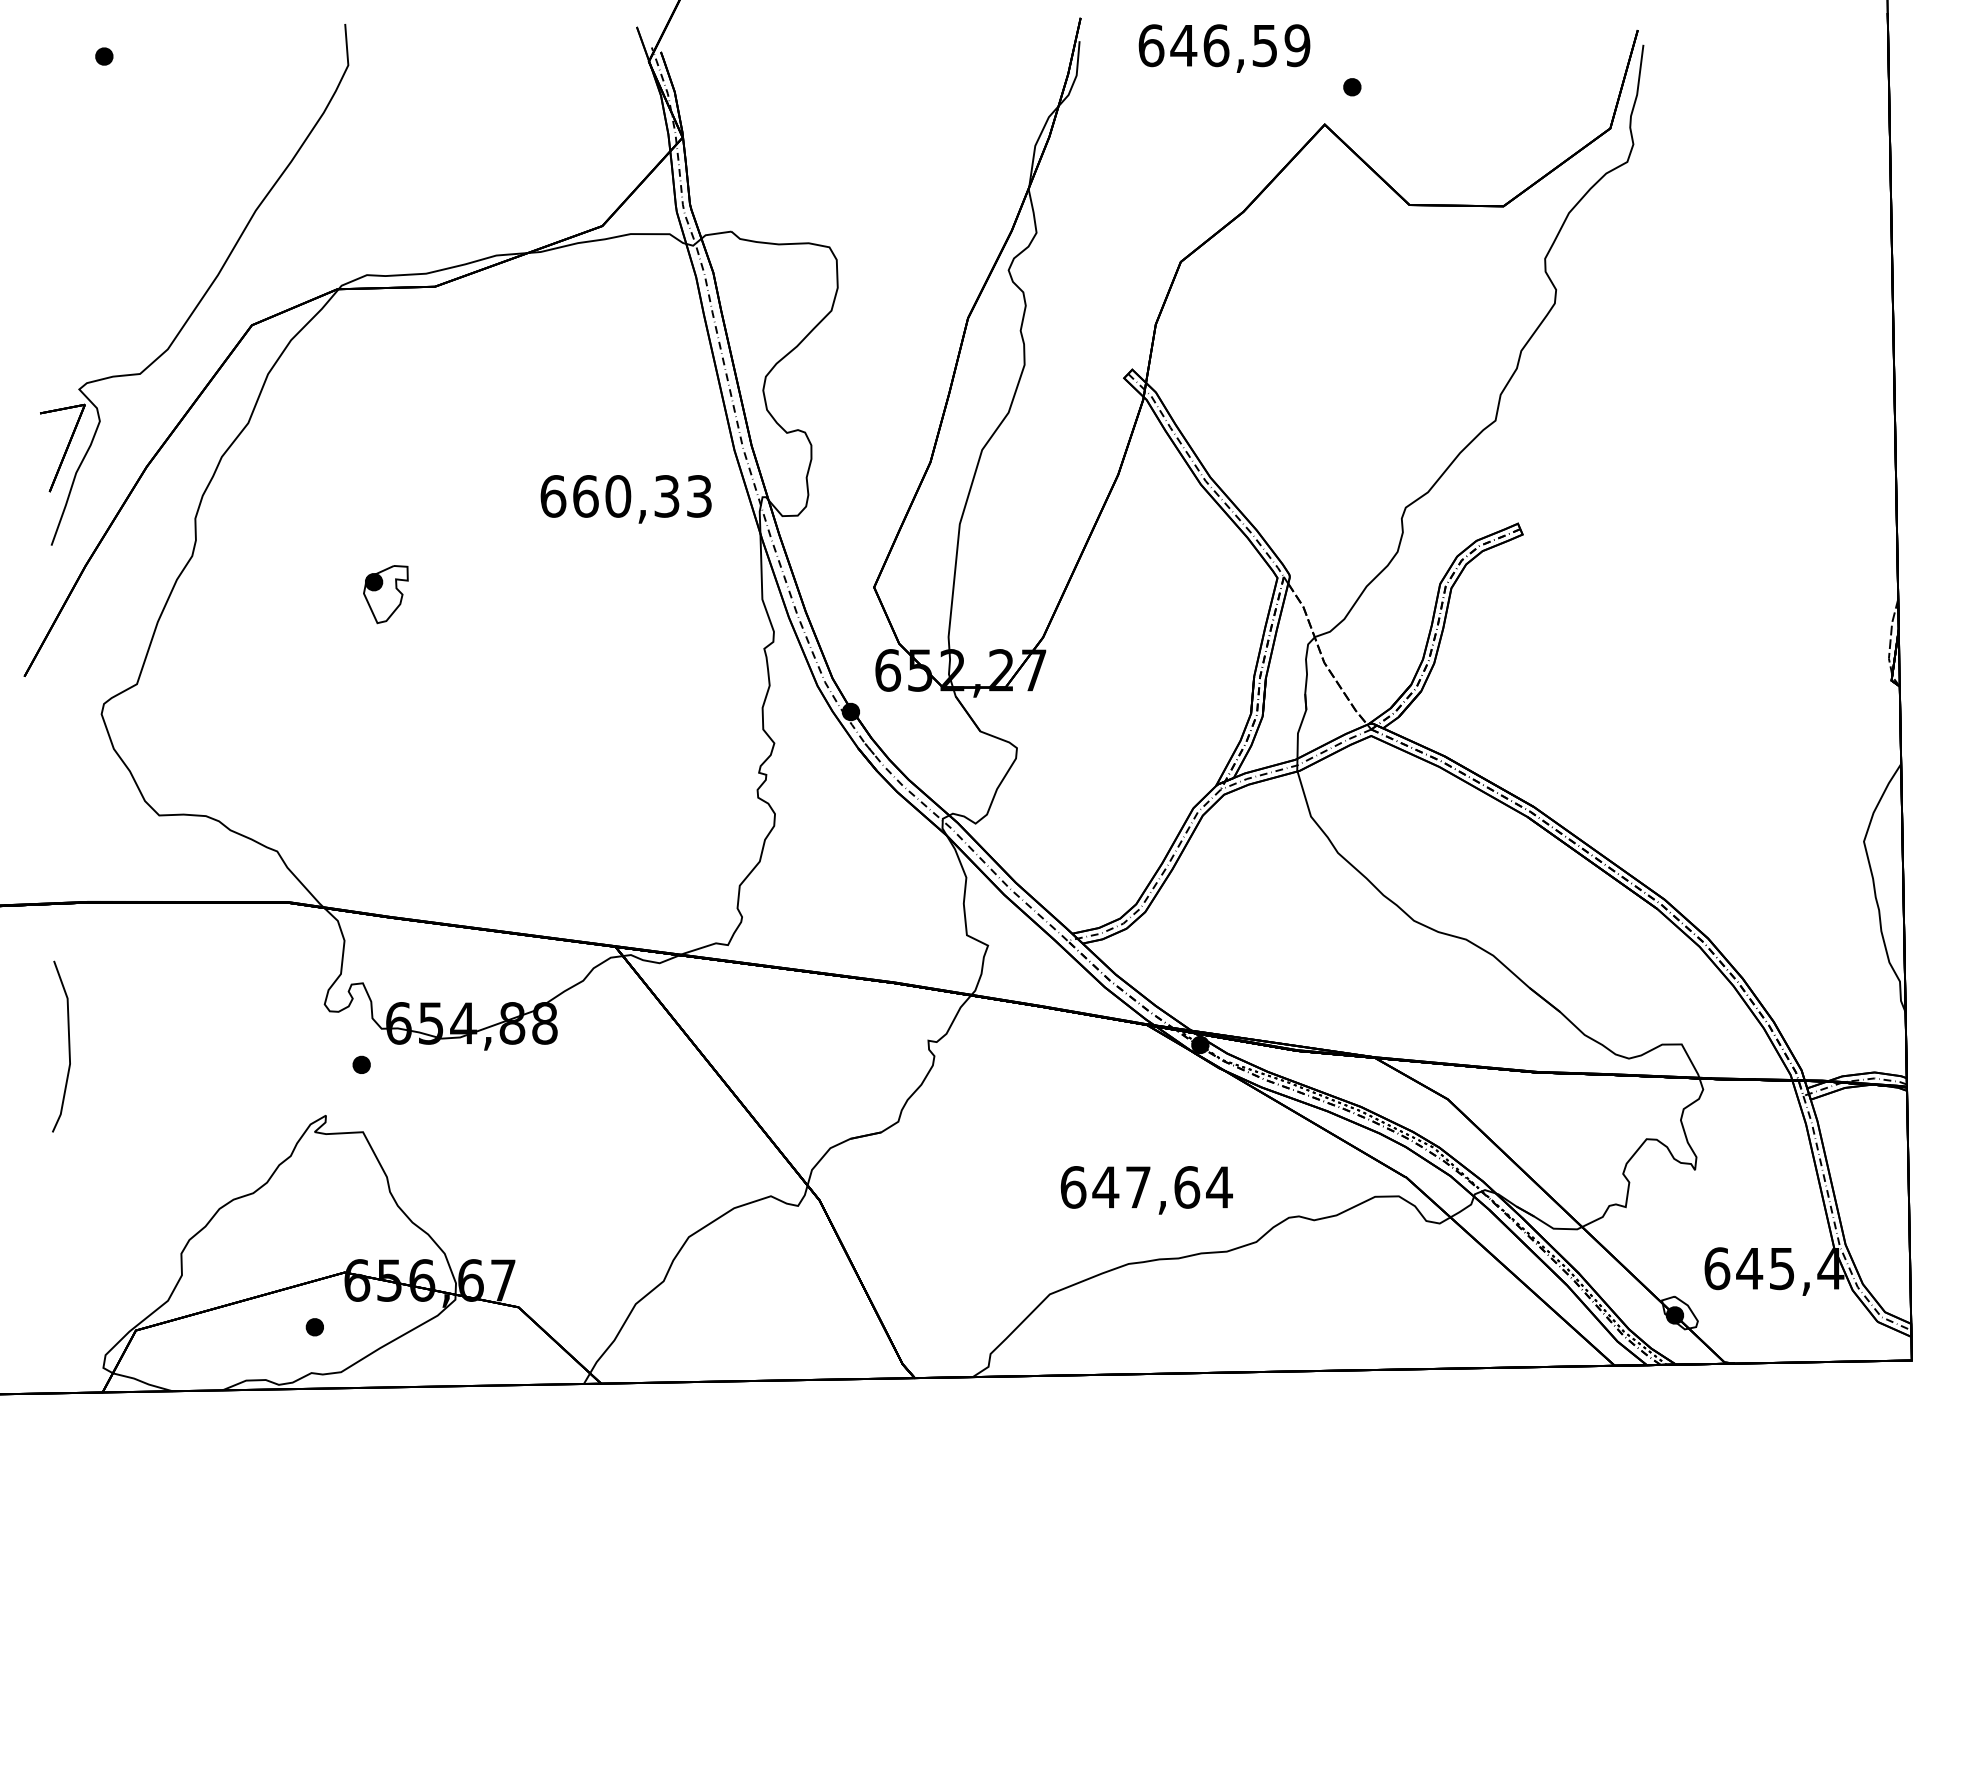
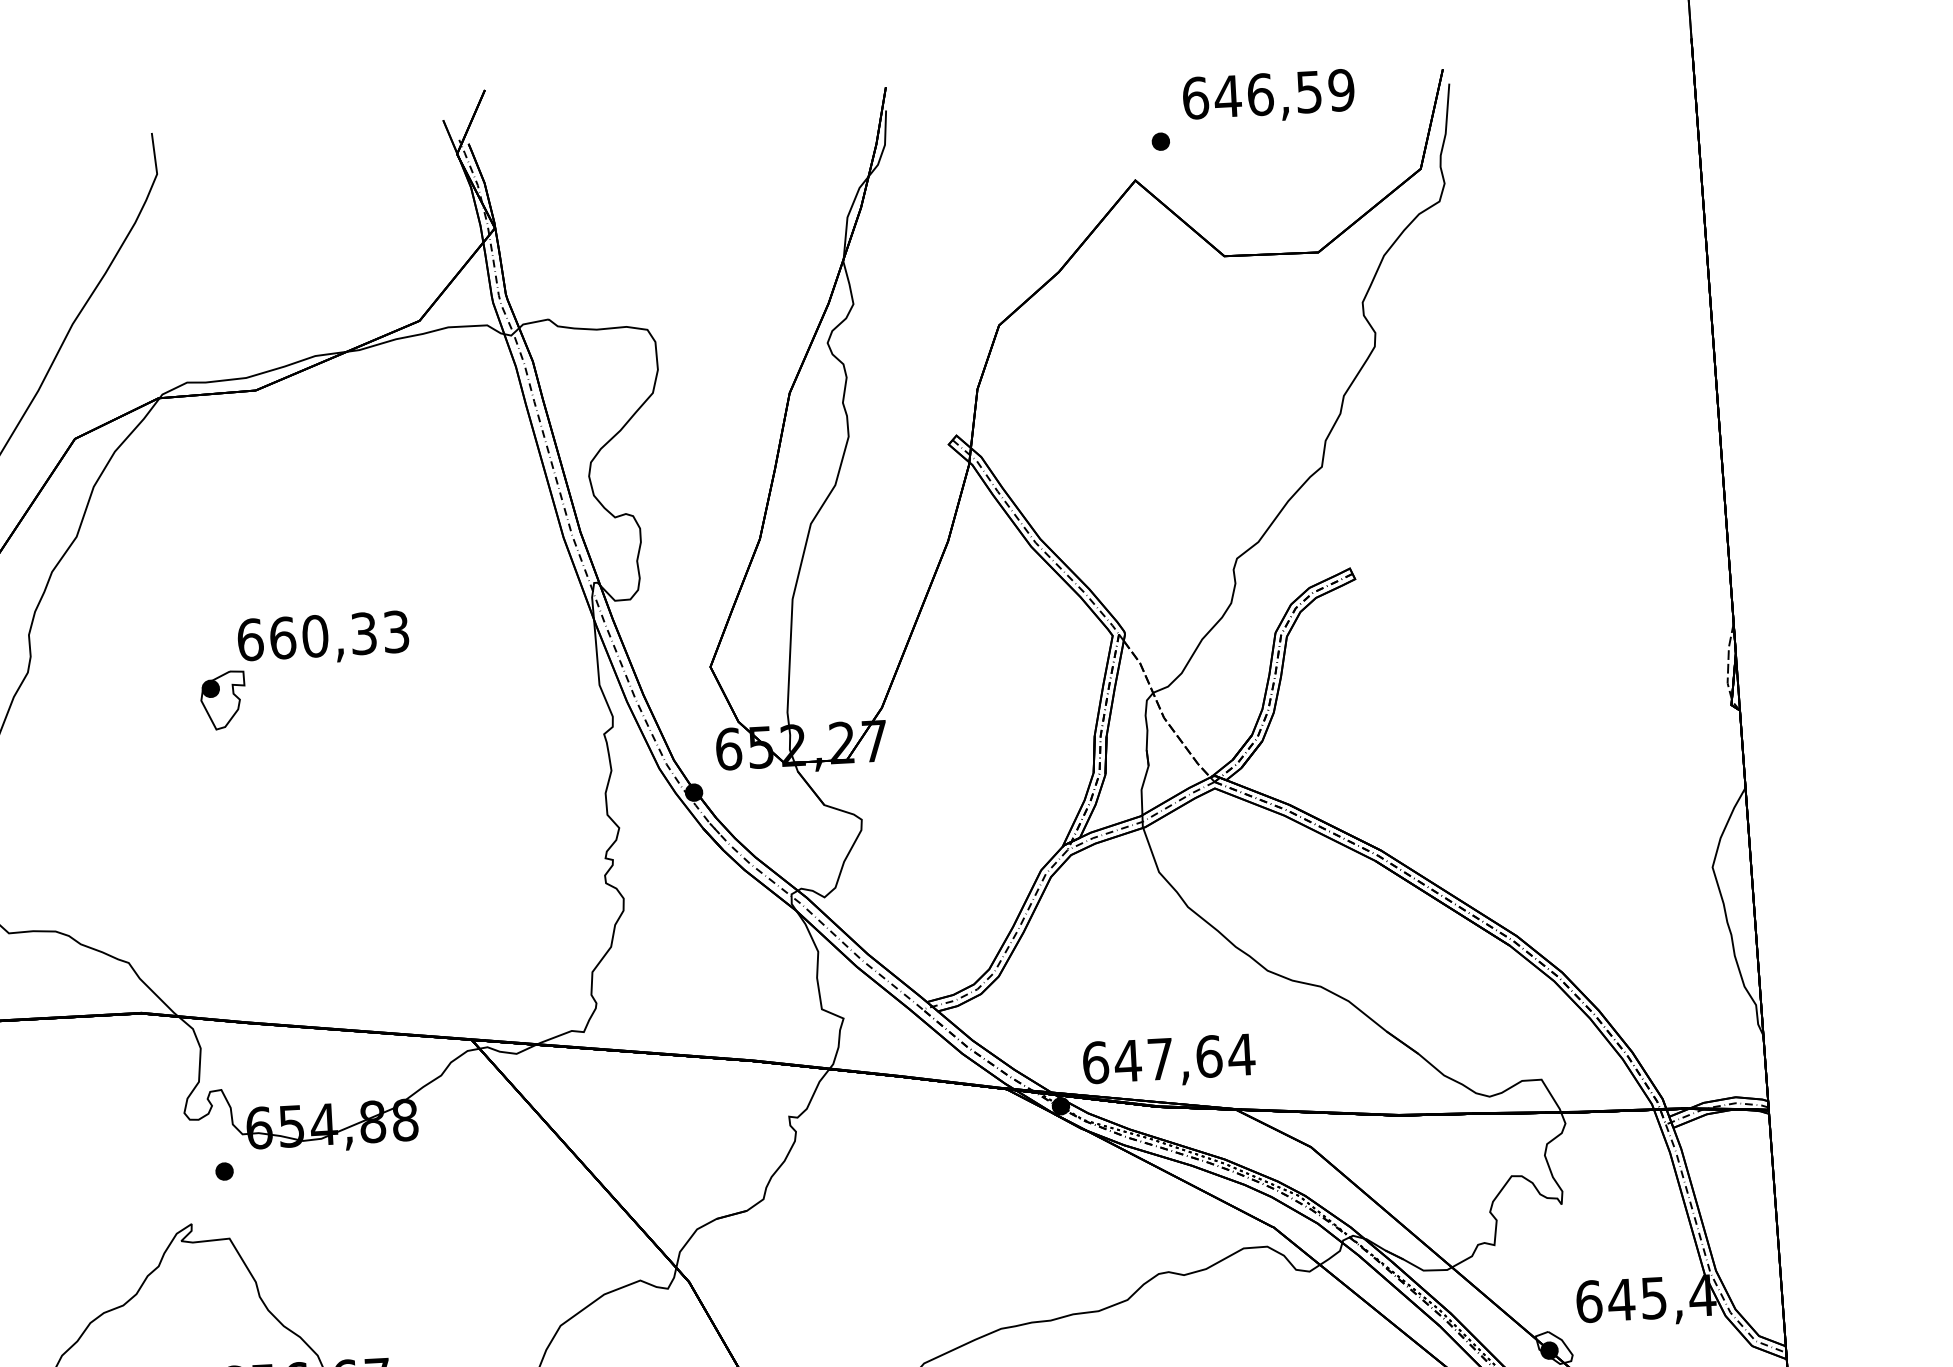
text: (1224, 48) -> (1268, 97), moved
text: (625, 499) -> (322, 639), moved
text: (1146, 1190) -> (1168, 1061), moved

